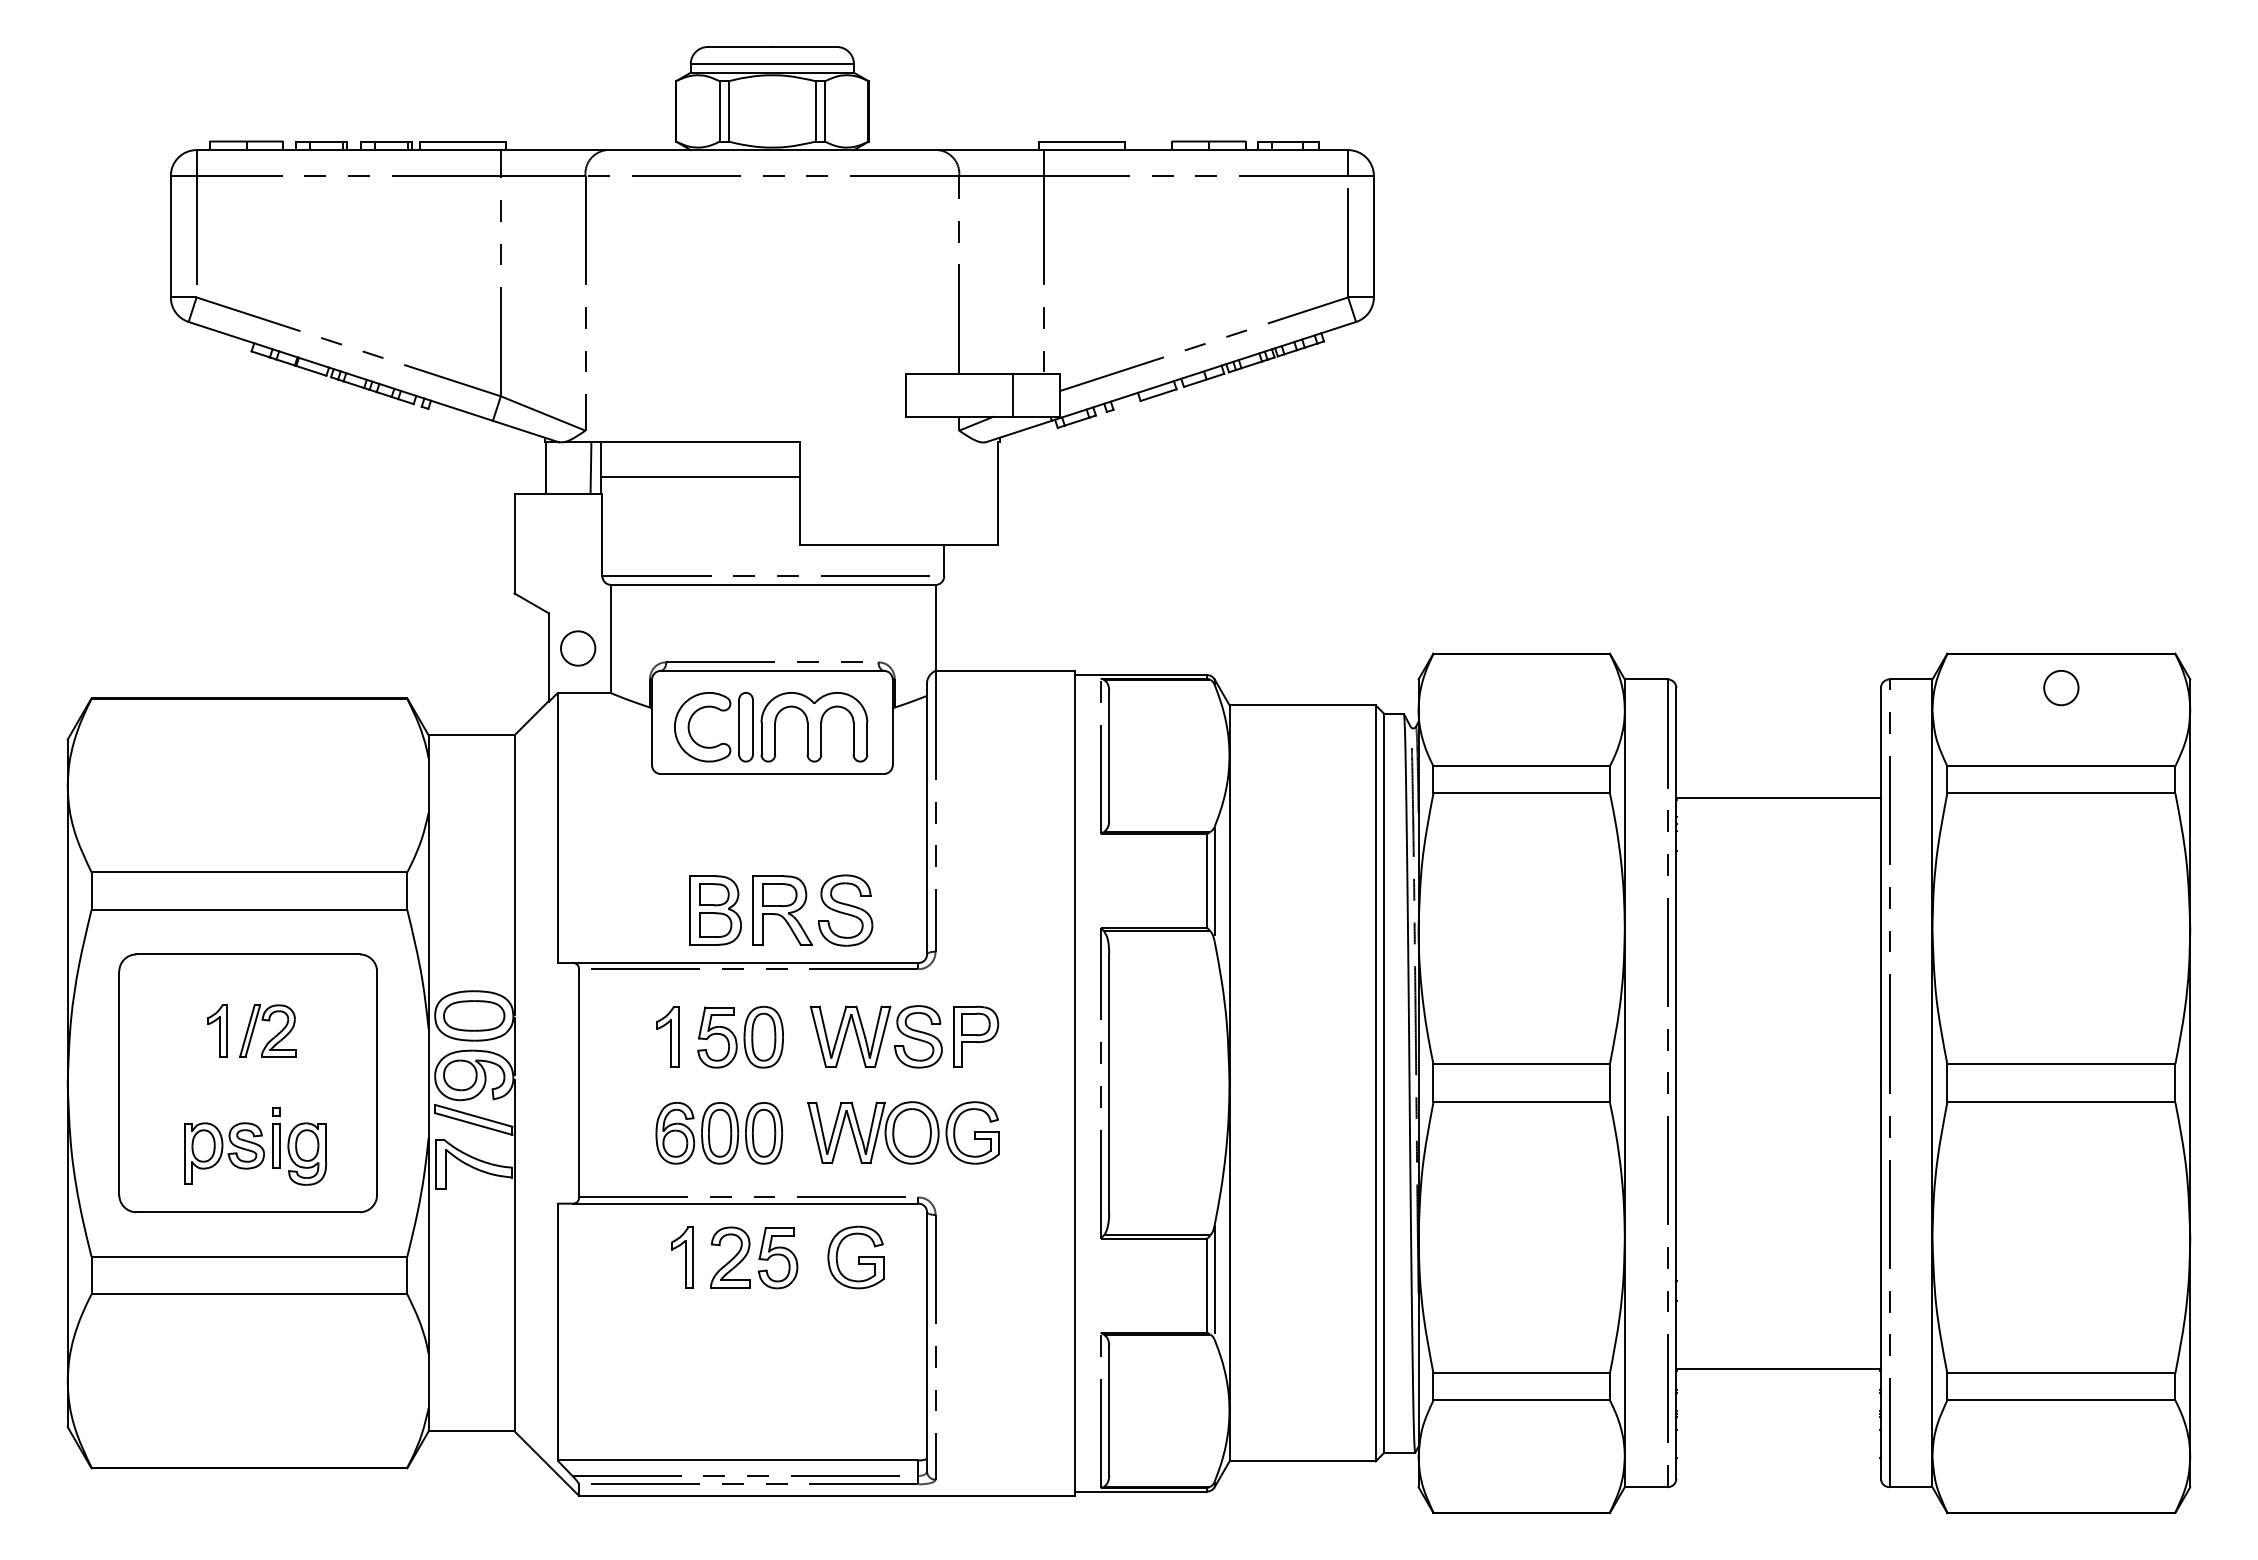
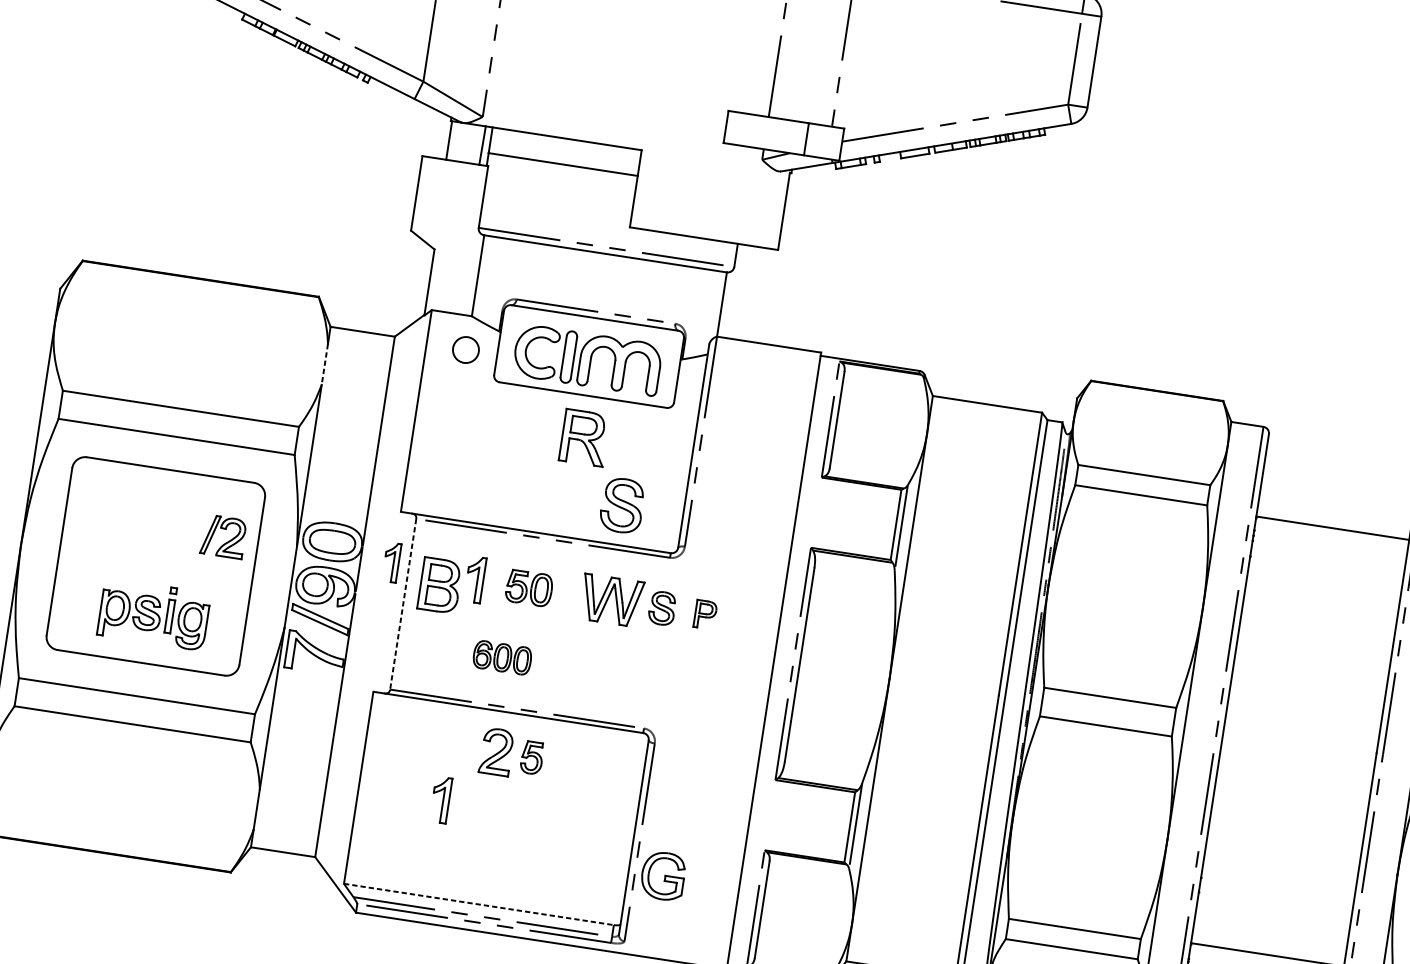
circle: (578, 648) -> (466, 350), moved
line: (428, 786) -> (324, 365), solid -> dashed
part: (715, 910) -> (440, 585), moved
part: (782, 910) -> (584, 437), moved
part: (217, 1030) -> (391, 562), moved
part: (740, 1036) -> (529, 587), size x0.7
part: (918, 1036) -> (662, 608), size x0.7
part: (976, 1036) -> (705, 614), size x0.6
part: (272, 1037) -> (226, 542), moved
line: (579, 1083) -> (403, 604), solid -> dashed
part: (903, 1132) -> (640, 678), removed
part: (719, 1133) -> (502, 657), size x0.6
part: (682, 1257) -> (440, 799), moved
part: (855, 1257) -> (662, 875), moved
part: (778, 1258) -> (532, 758), size x0.7
line: (738, 1460) -> (479, 904), solid -> dashed

